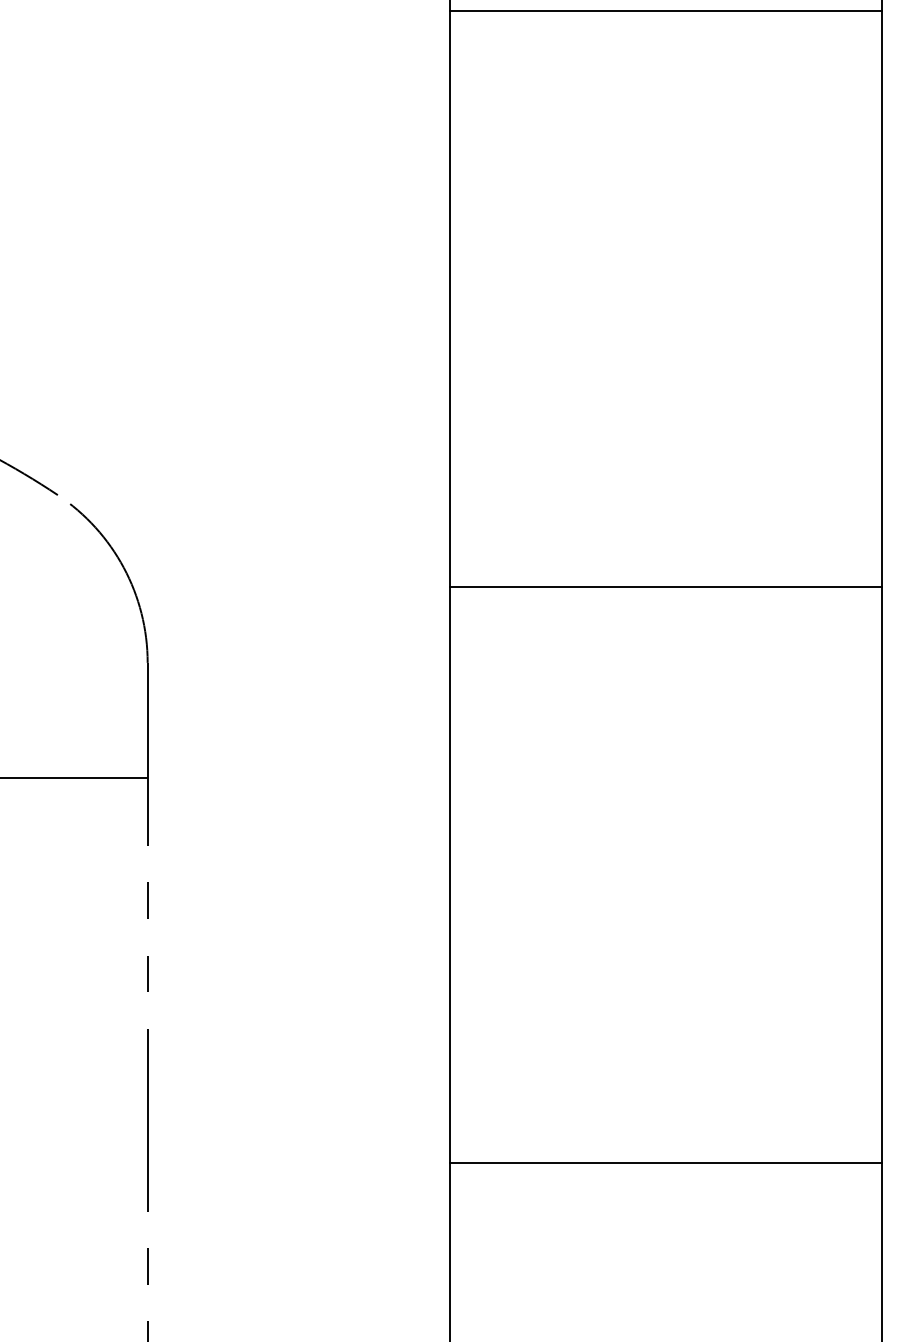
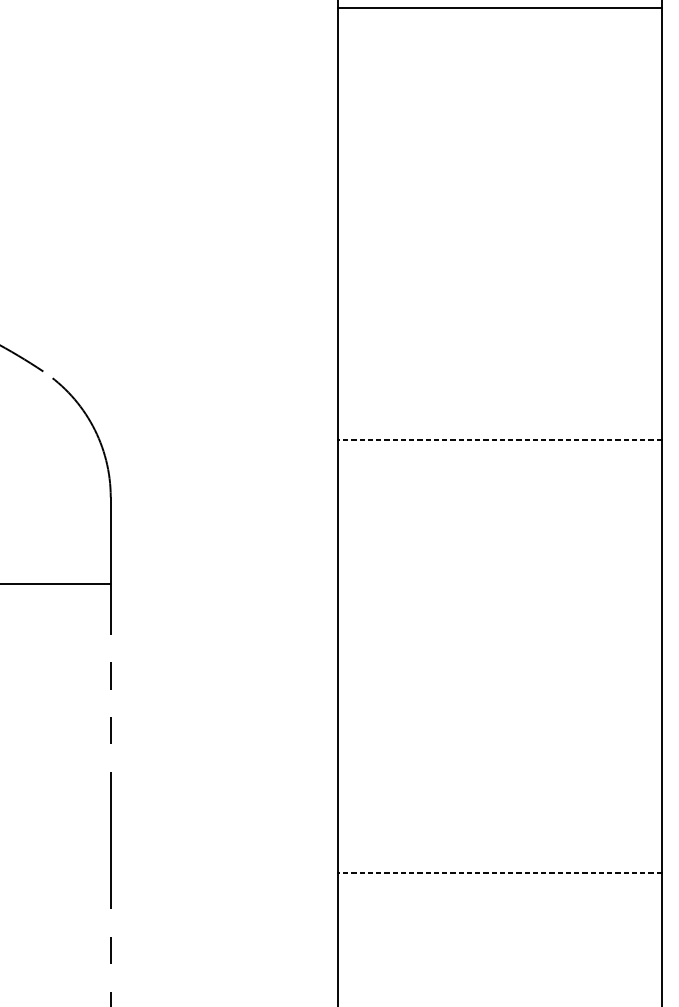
line: (665, 586) -> (499, 440), solid -> dashed
line: (665, 1162) -> (499, 872), solid -> dashed

